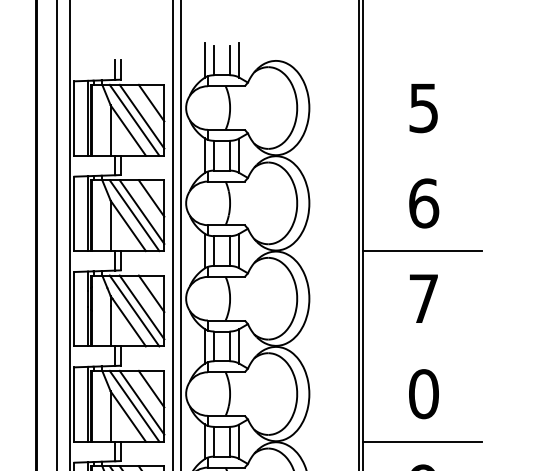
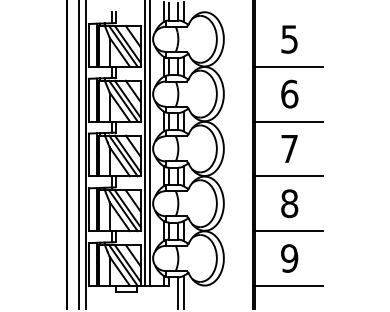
line: (421, 155) -> (288, 66), added
line: (421, 346) -> (288, 176), added
text: (423, 393) -> (289, 203), 0 -> 8

